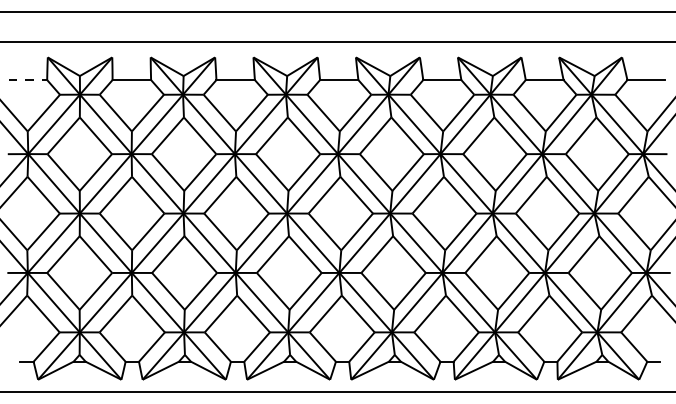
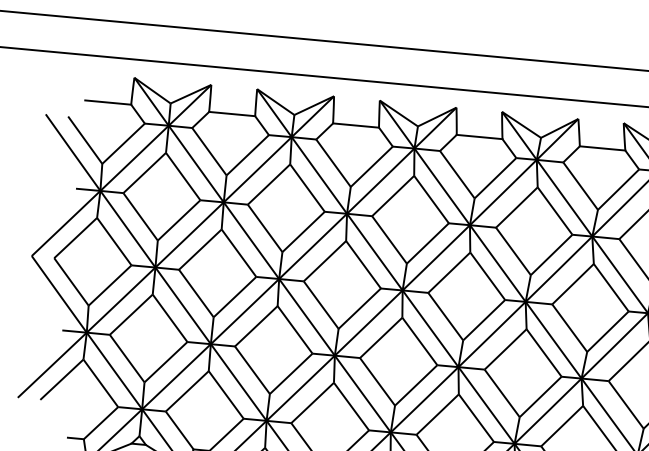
line: (28, 80) -> (108, 103), dashed -> solid

